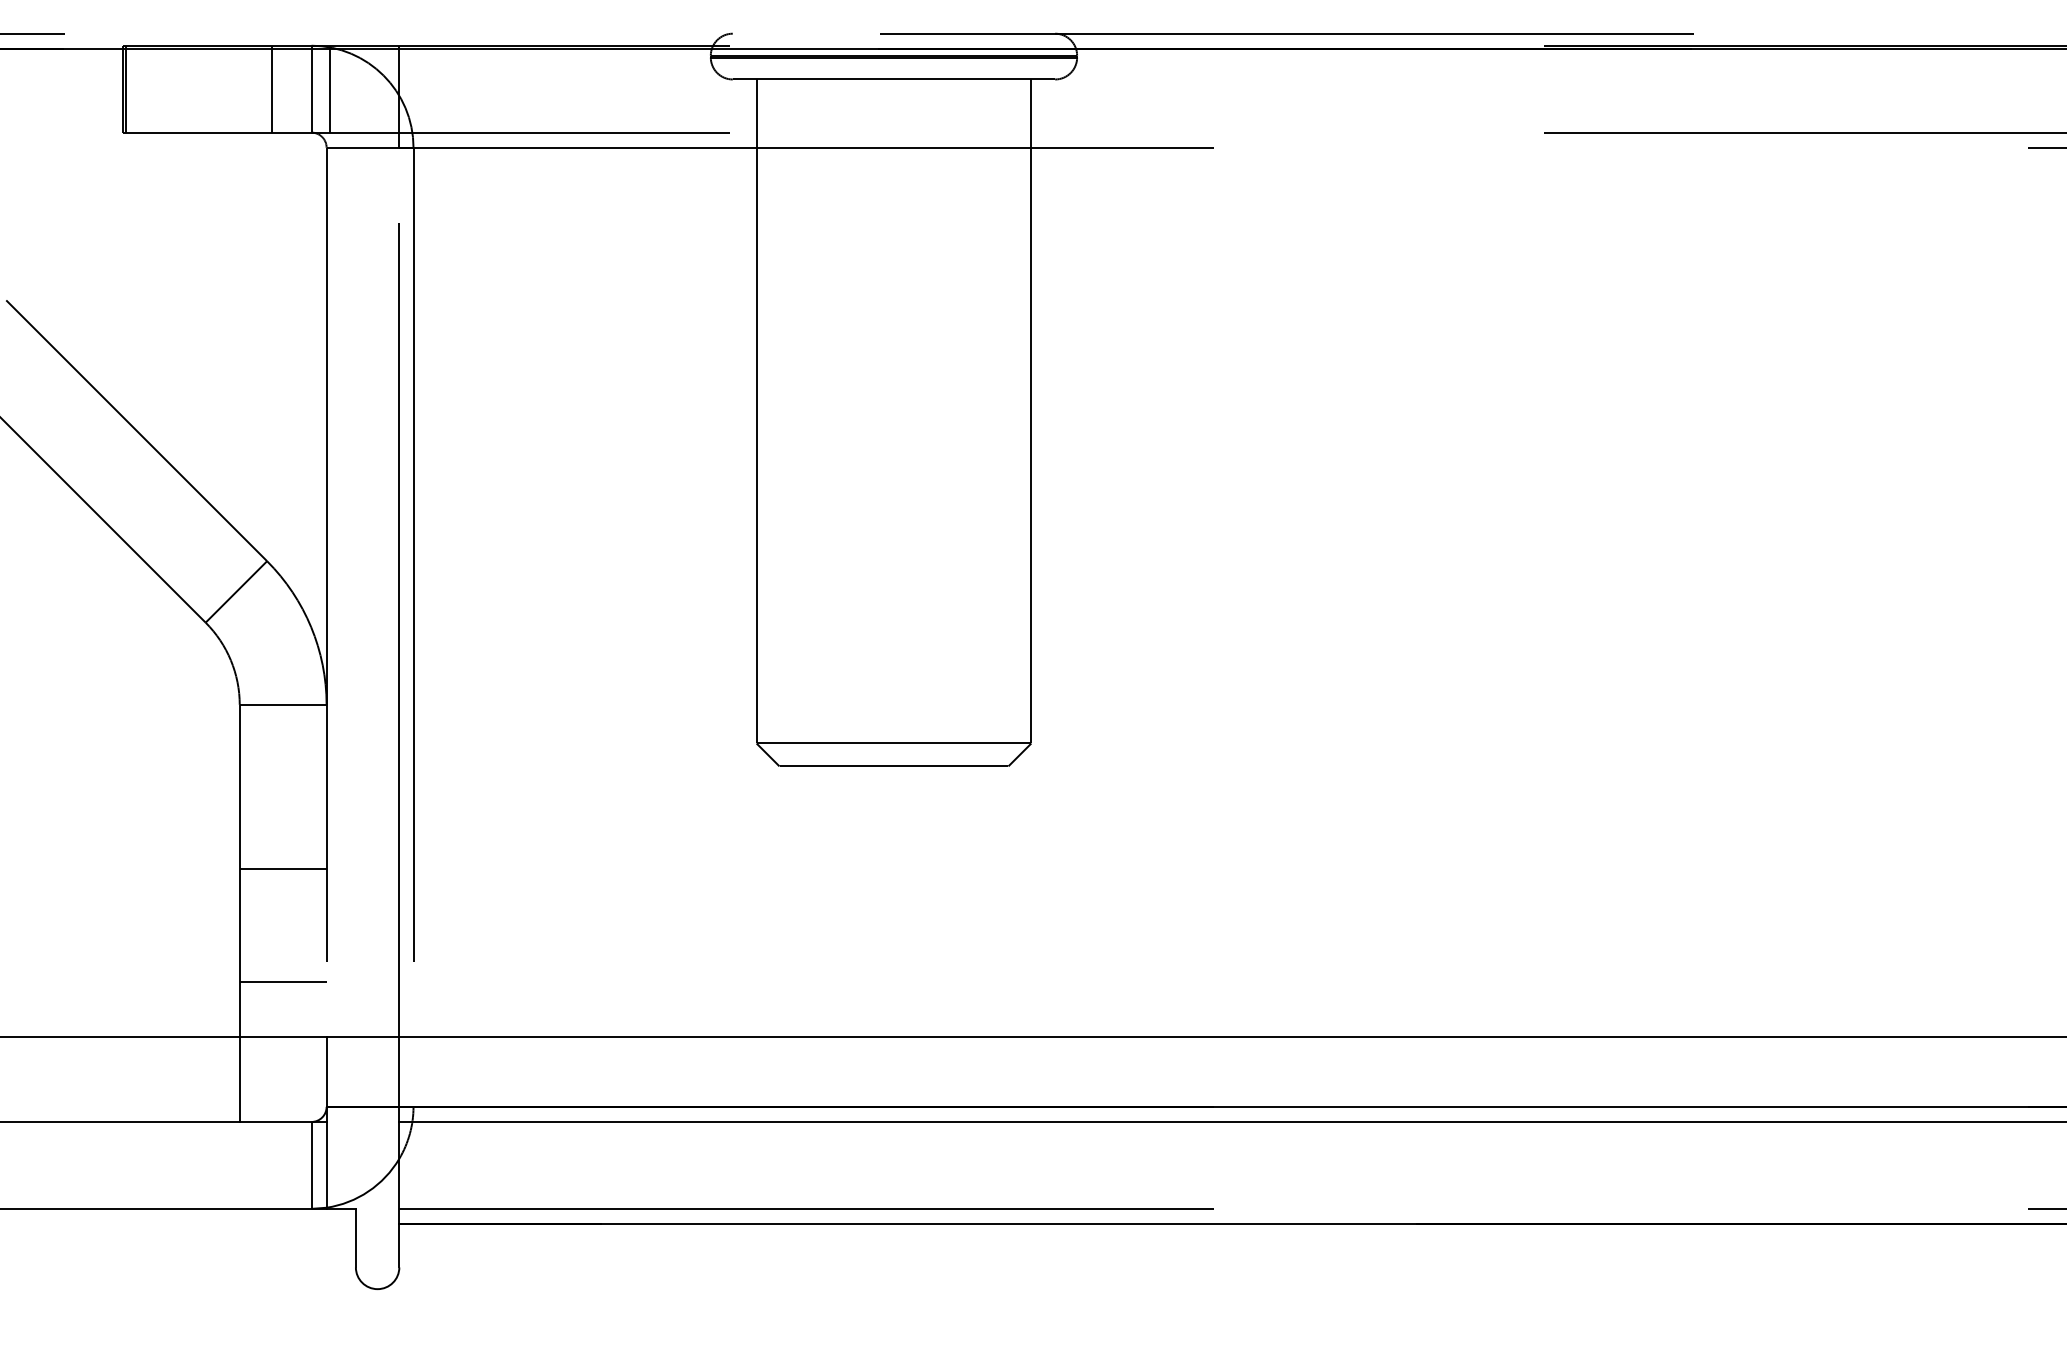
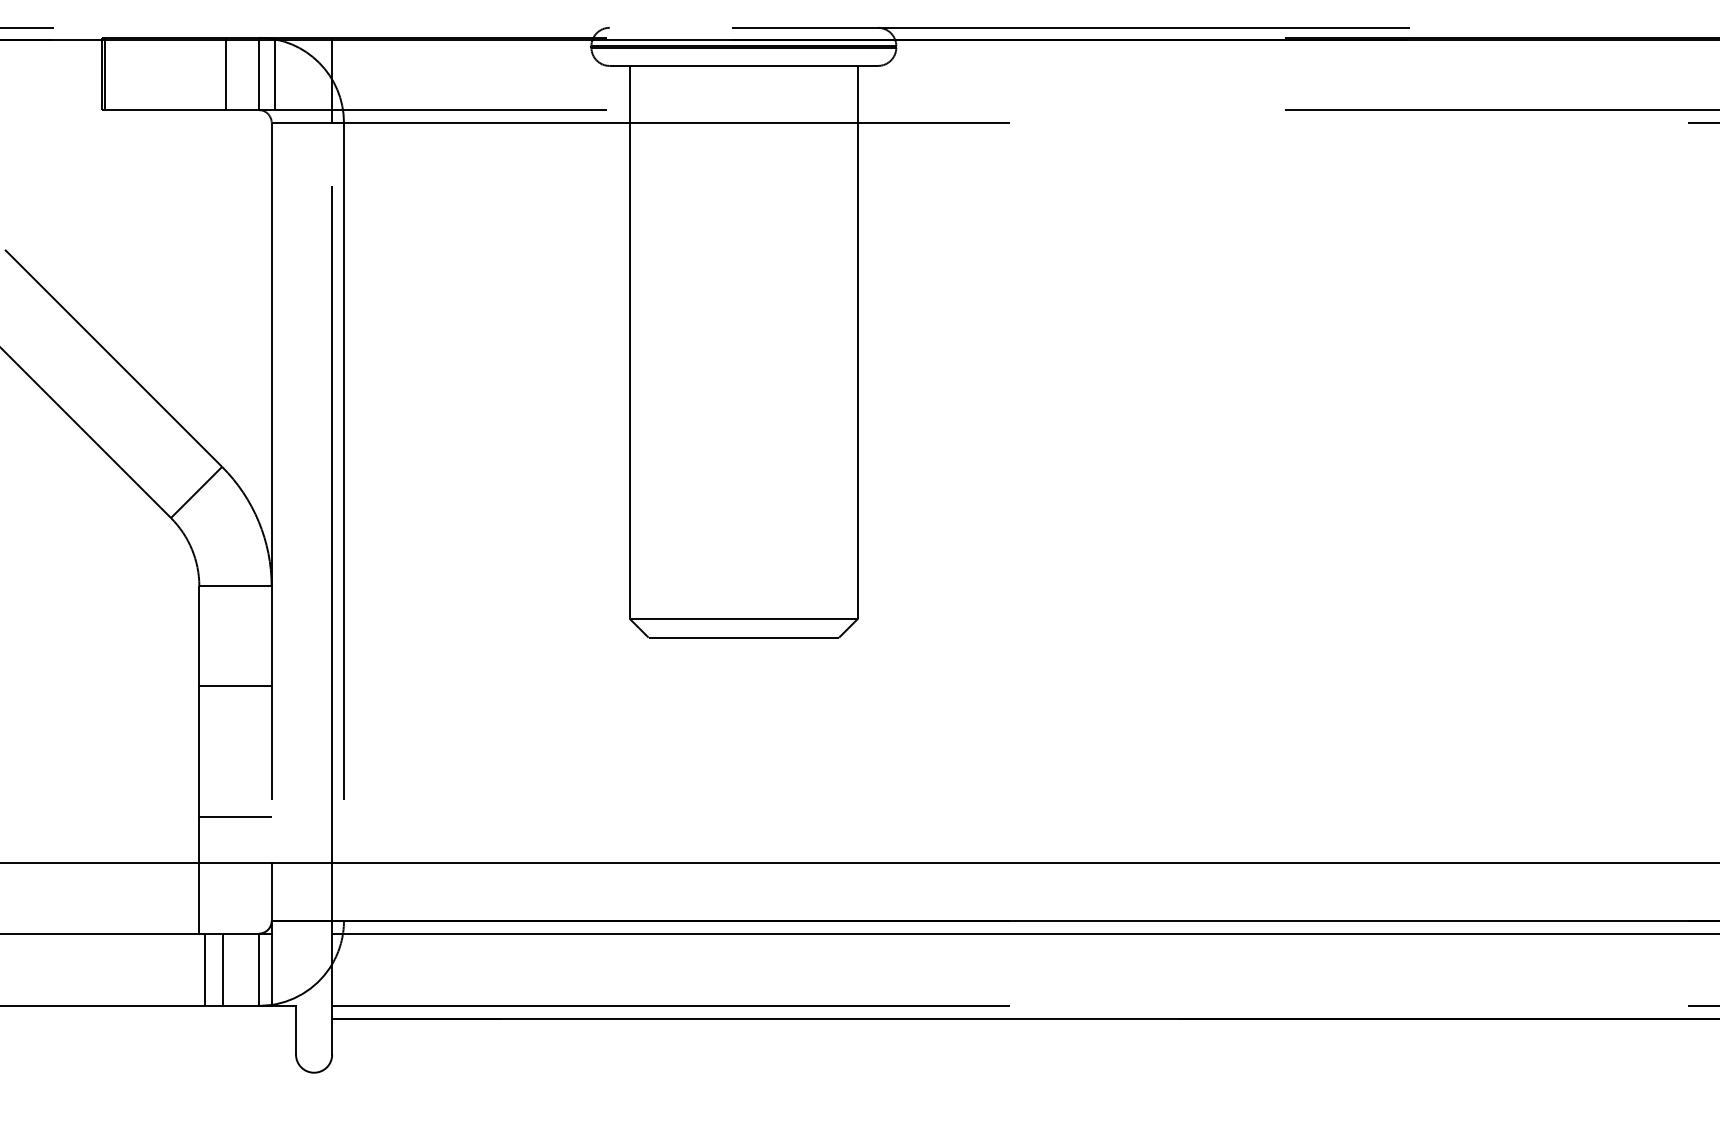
line: (282, 869) -> (234, 686), moved
line: (246, 1164) -> (204, 969), added
line: (268, 1164) -> (223, 969), added

